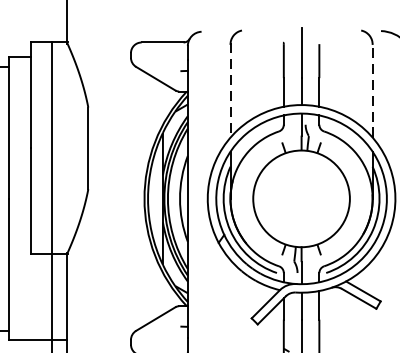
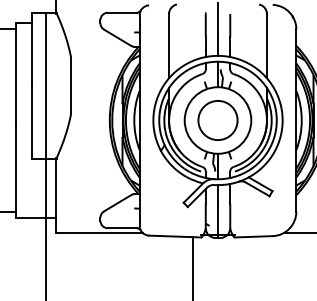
line: (231, 89) -> (169, 45), dashed -> solid
line: (371, 89) -> (266, 45), dashed -> solid
circle: (300, 198) -> (217, 120), added

